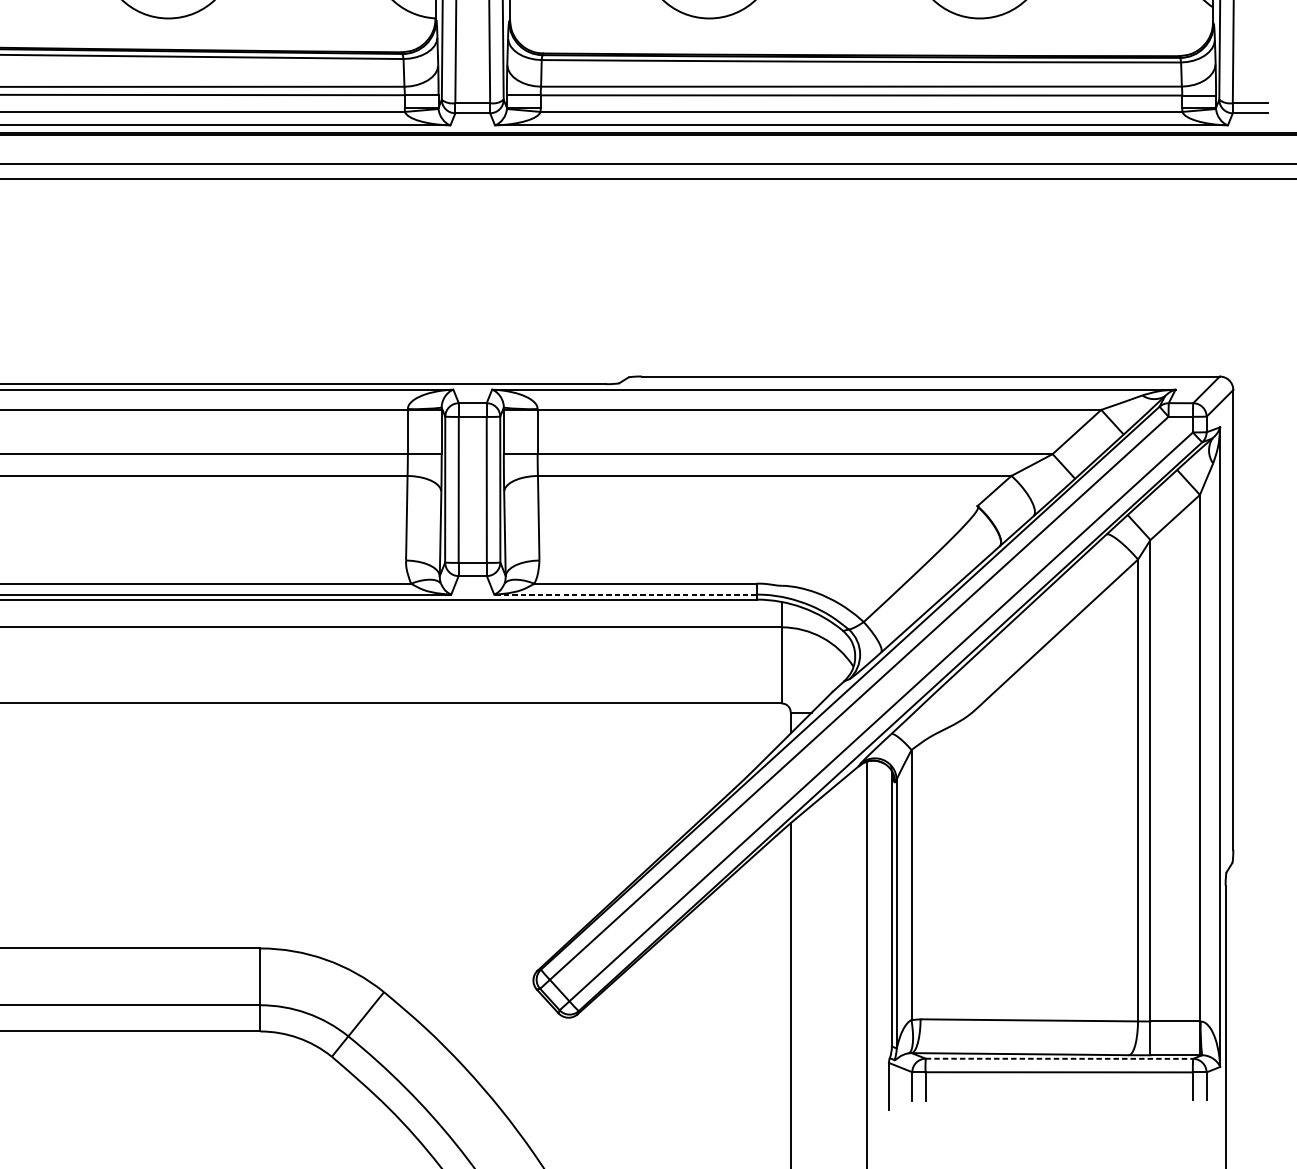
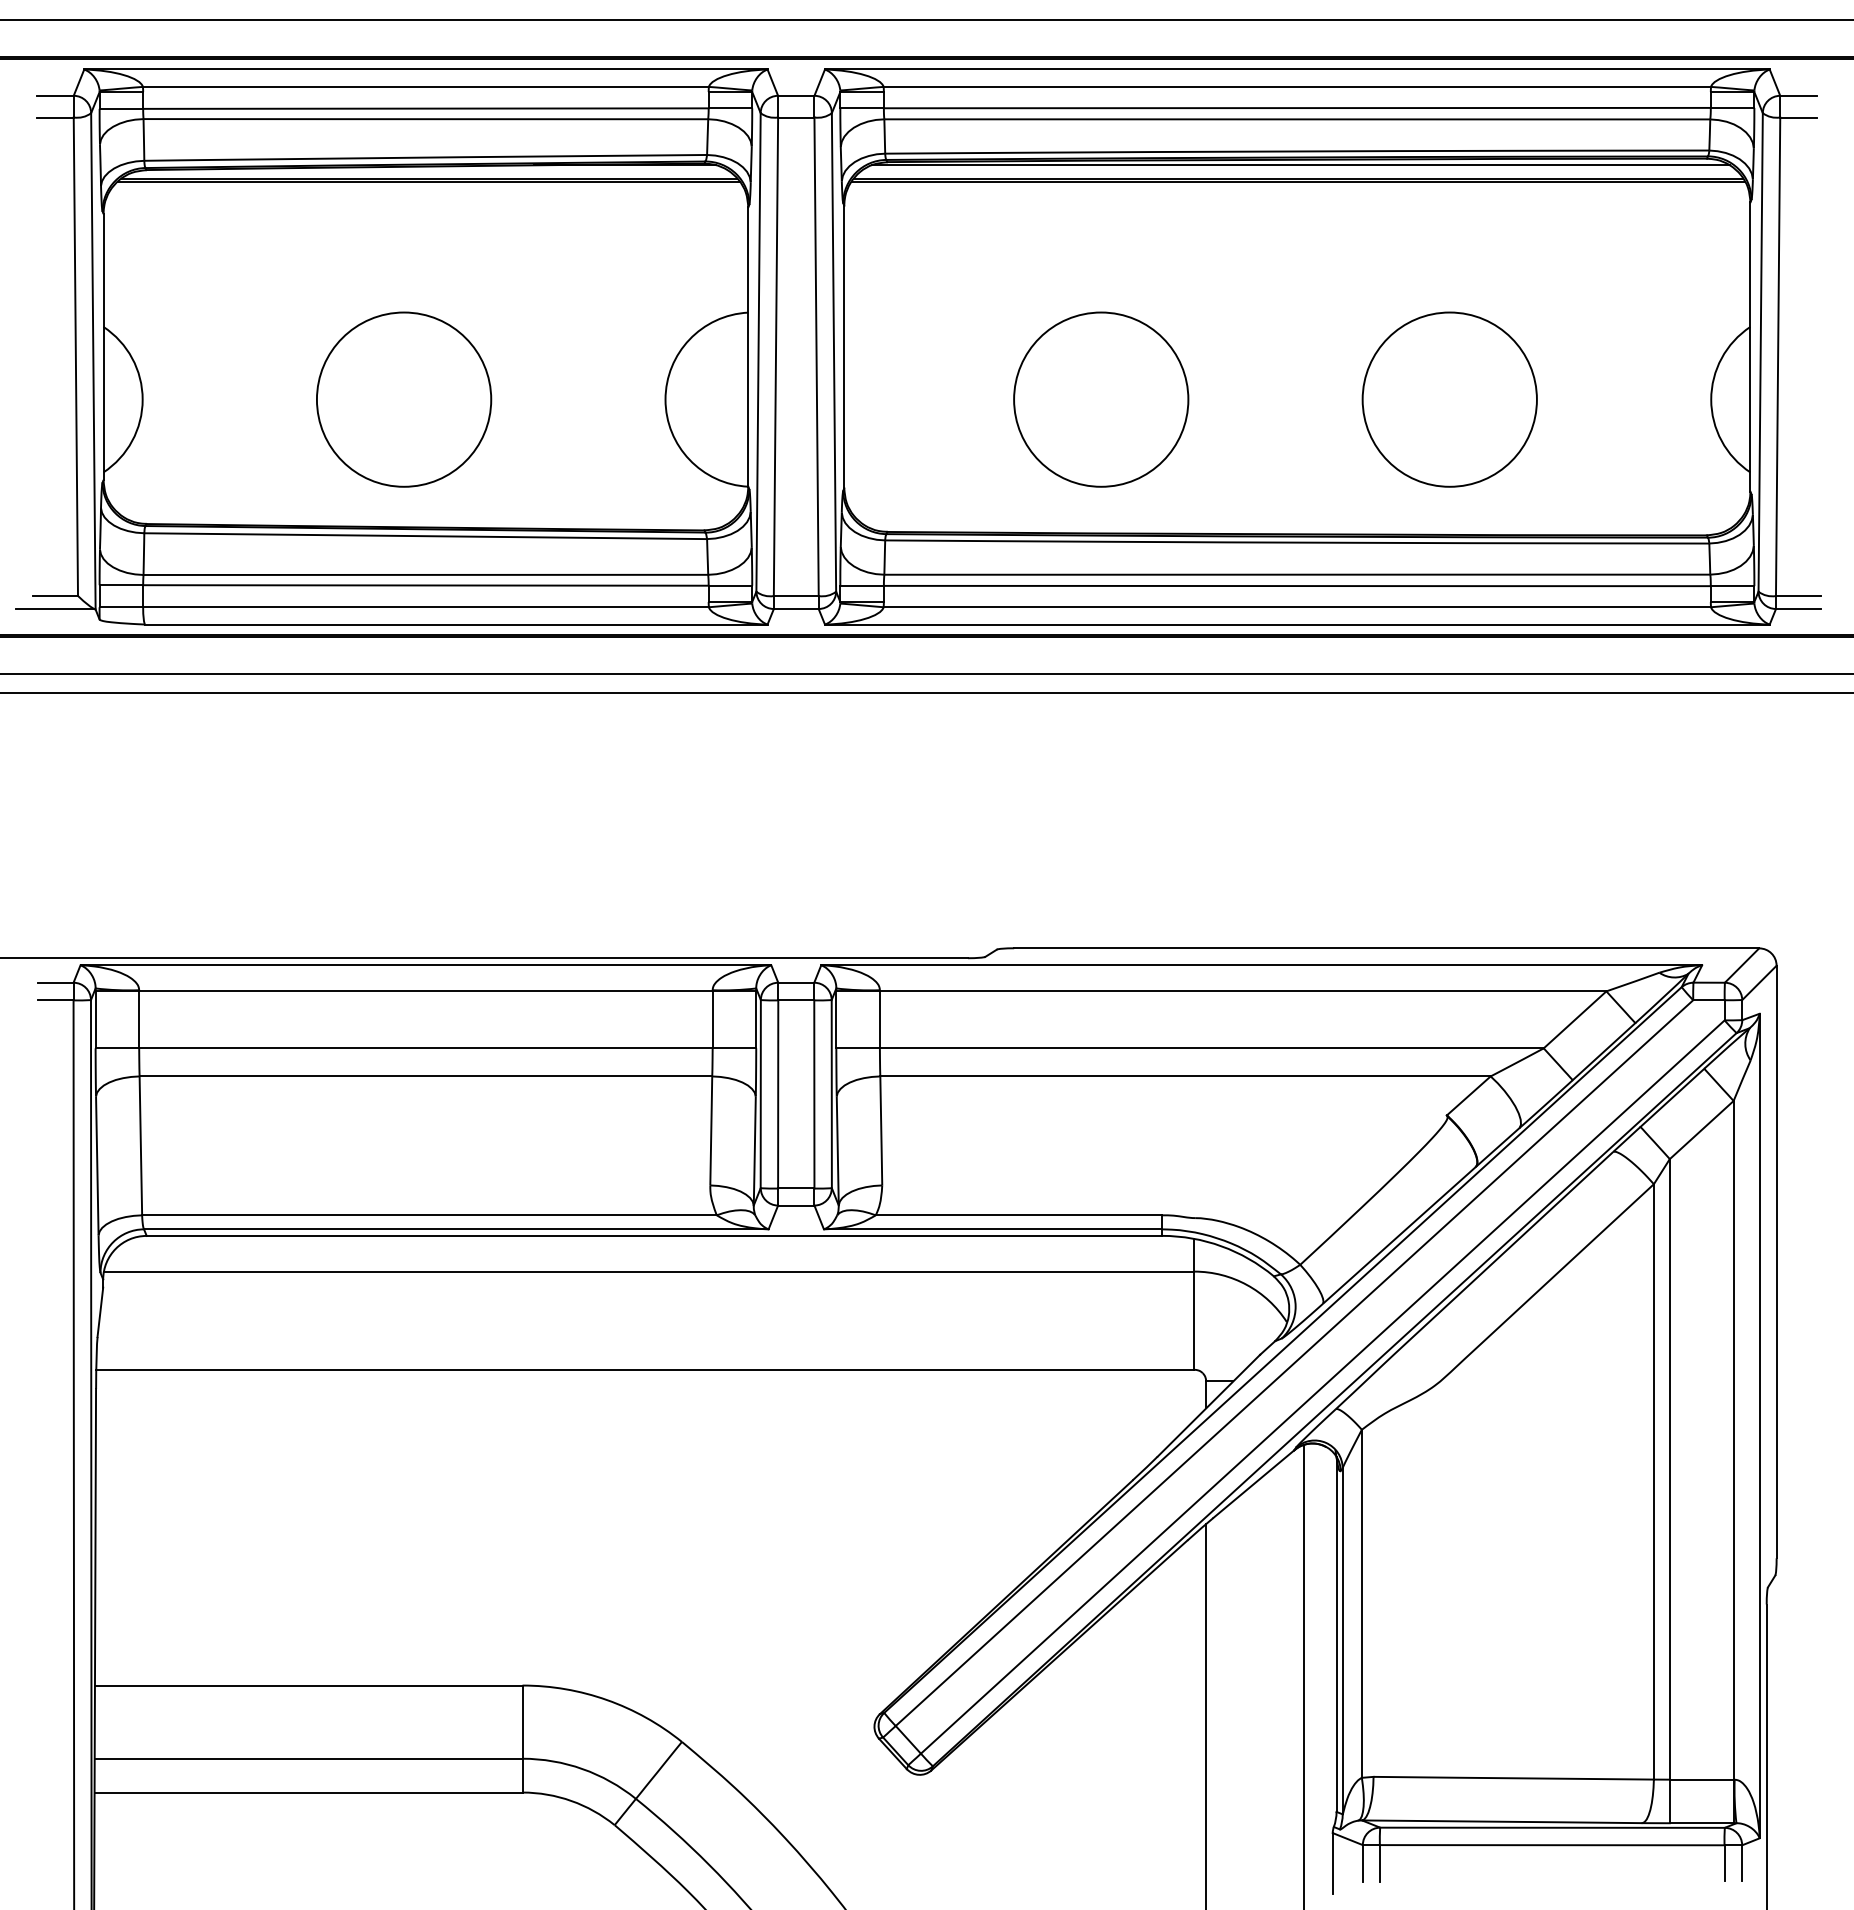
line: (624, 594) -> (992, 1229), dashed -> solid
line: (1060, 1058) -> (1553, 1827), dashed -> solid

